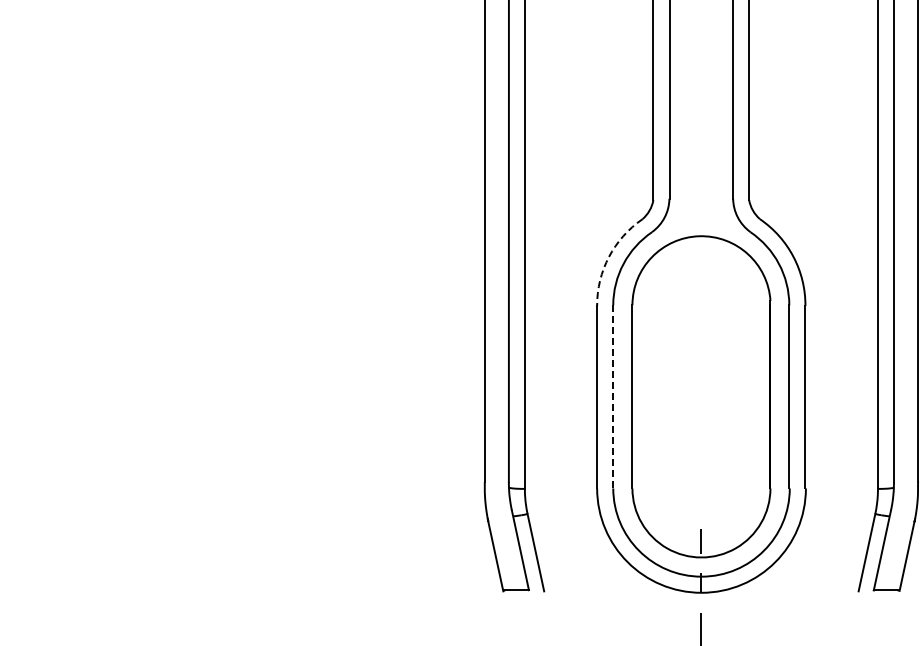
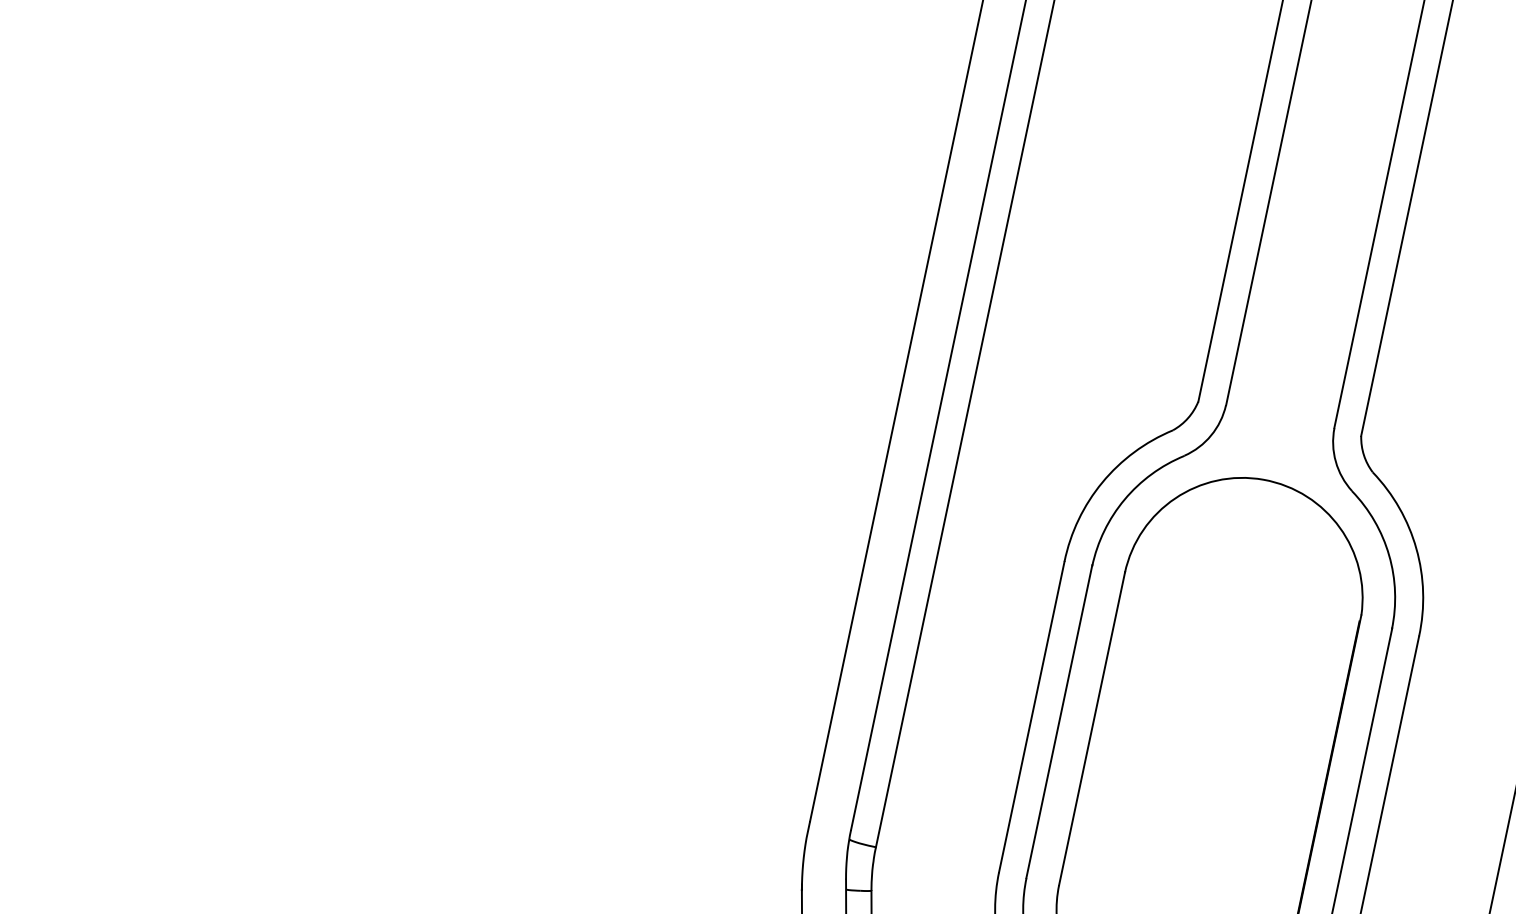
arc: (609, 256) -> (1103, 481), dashed -> solid
line: (613, 396) -> (1059, 721), dashed -> solid

